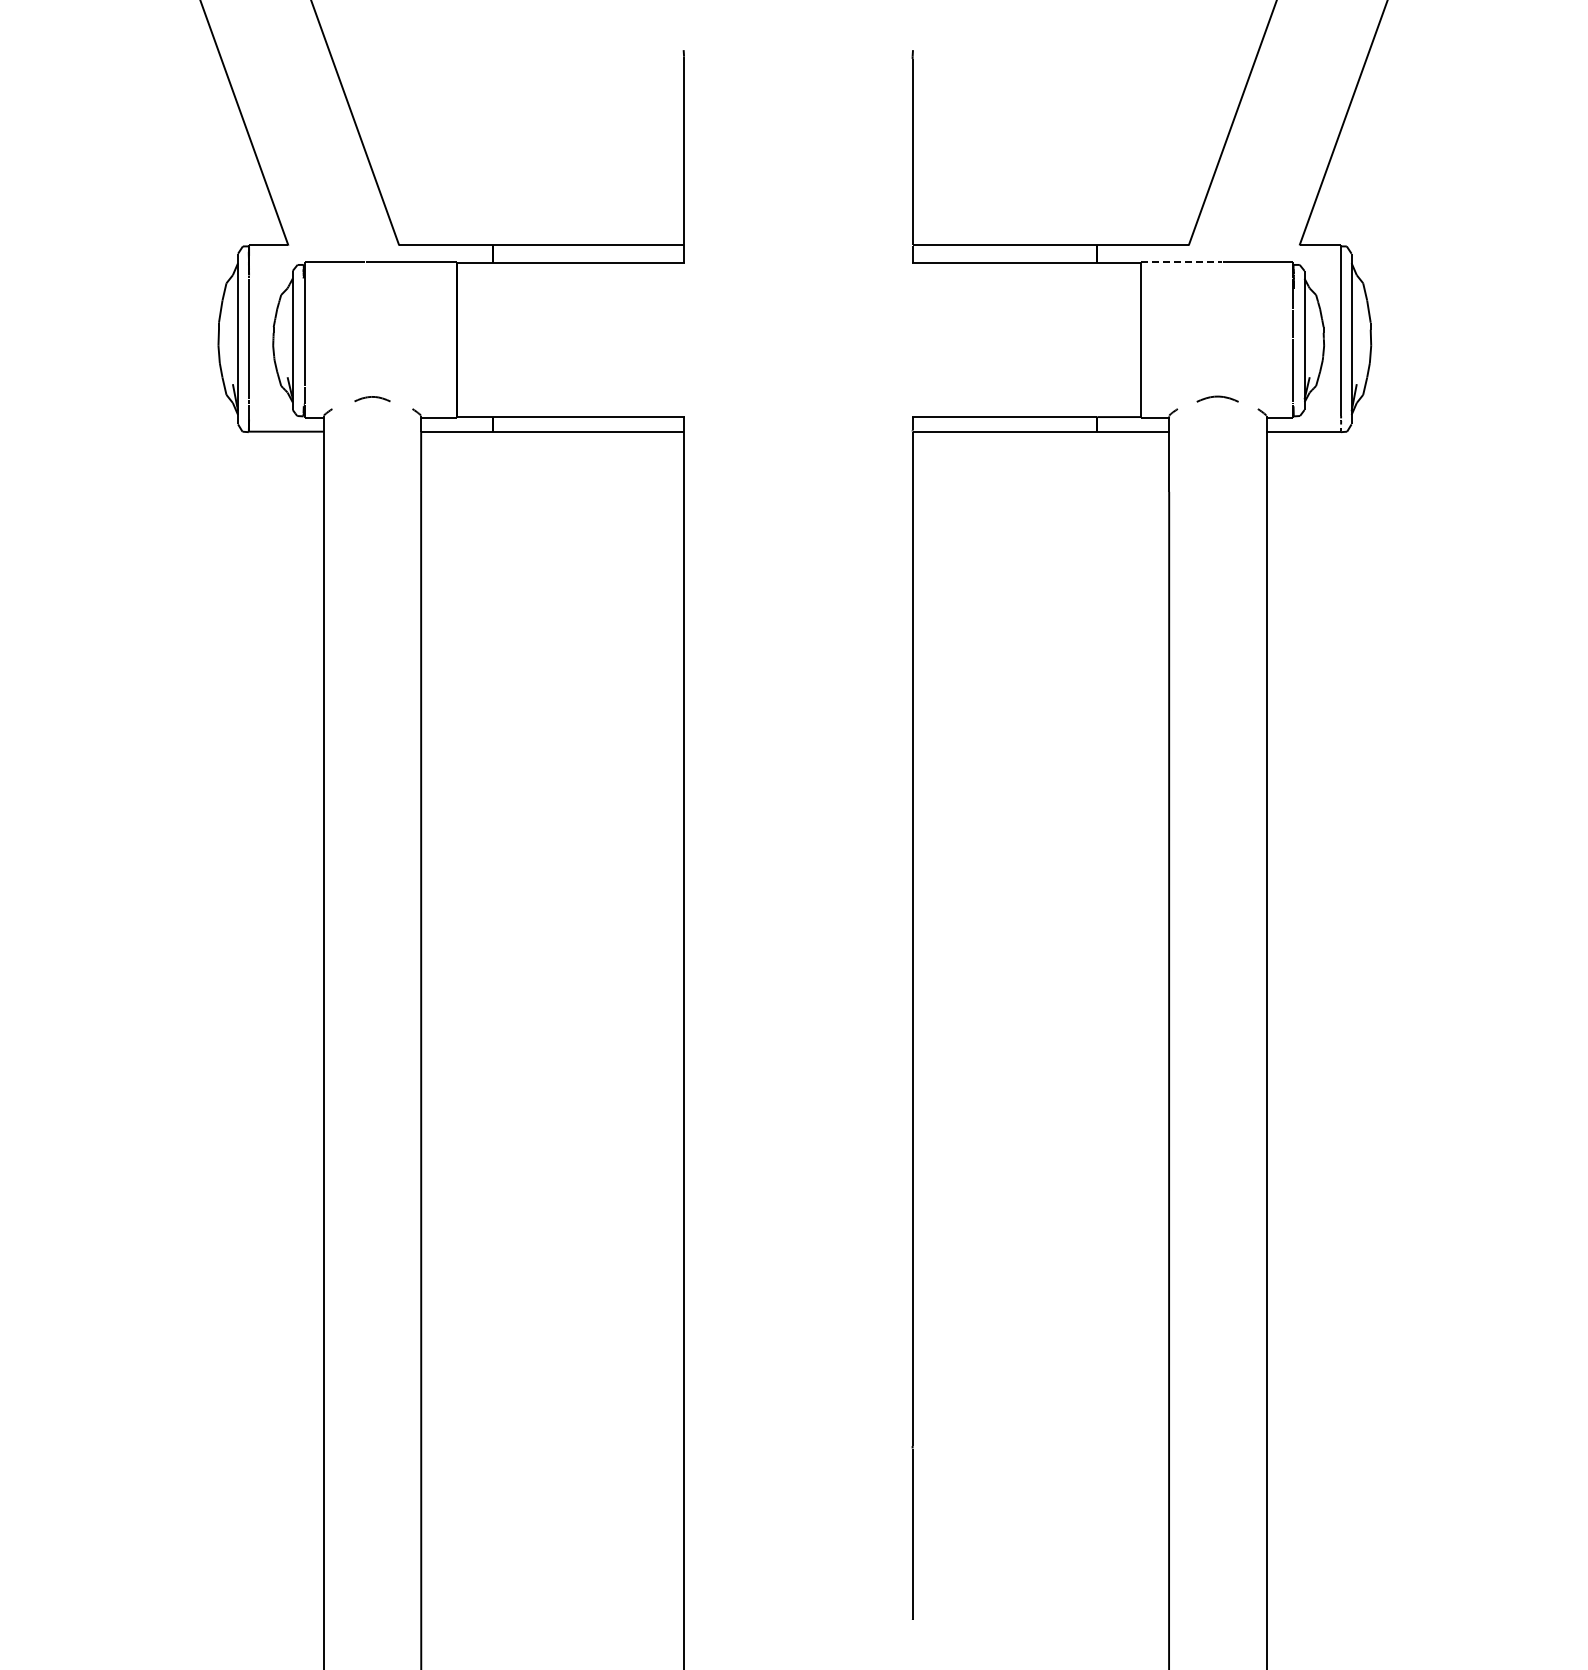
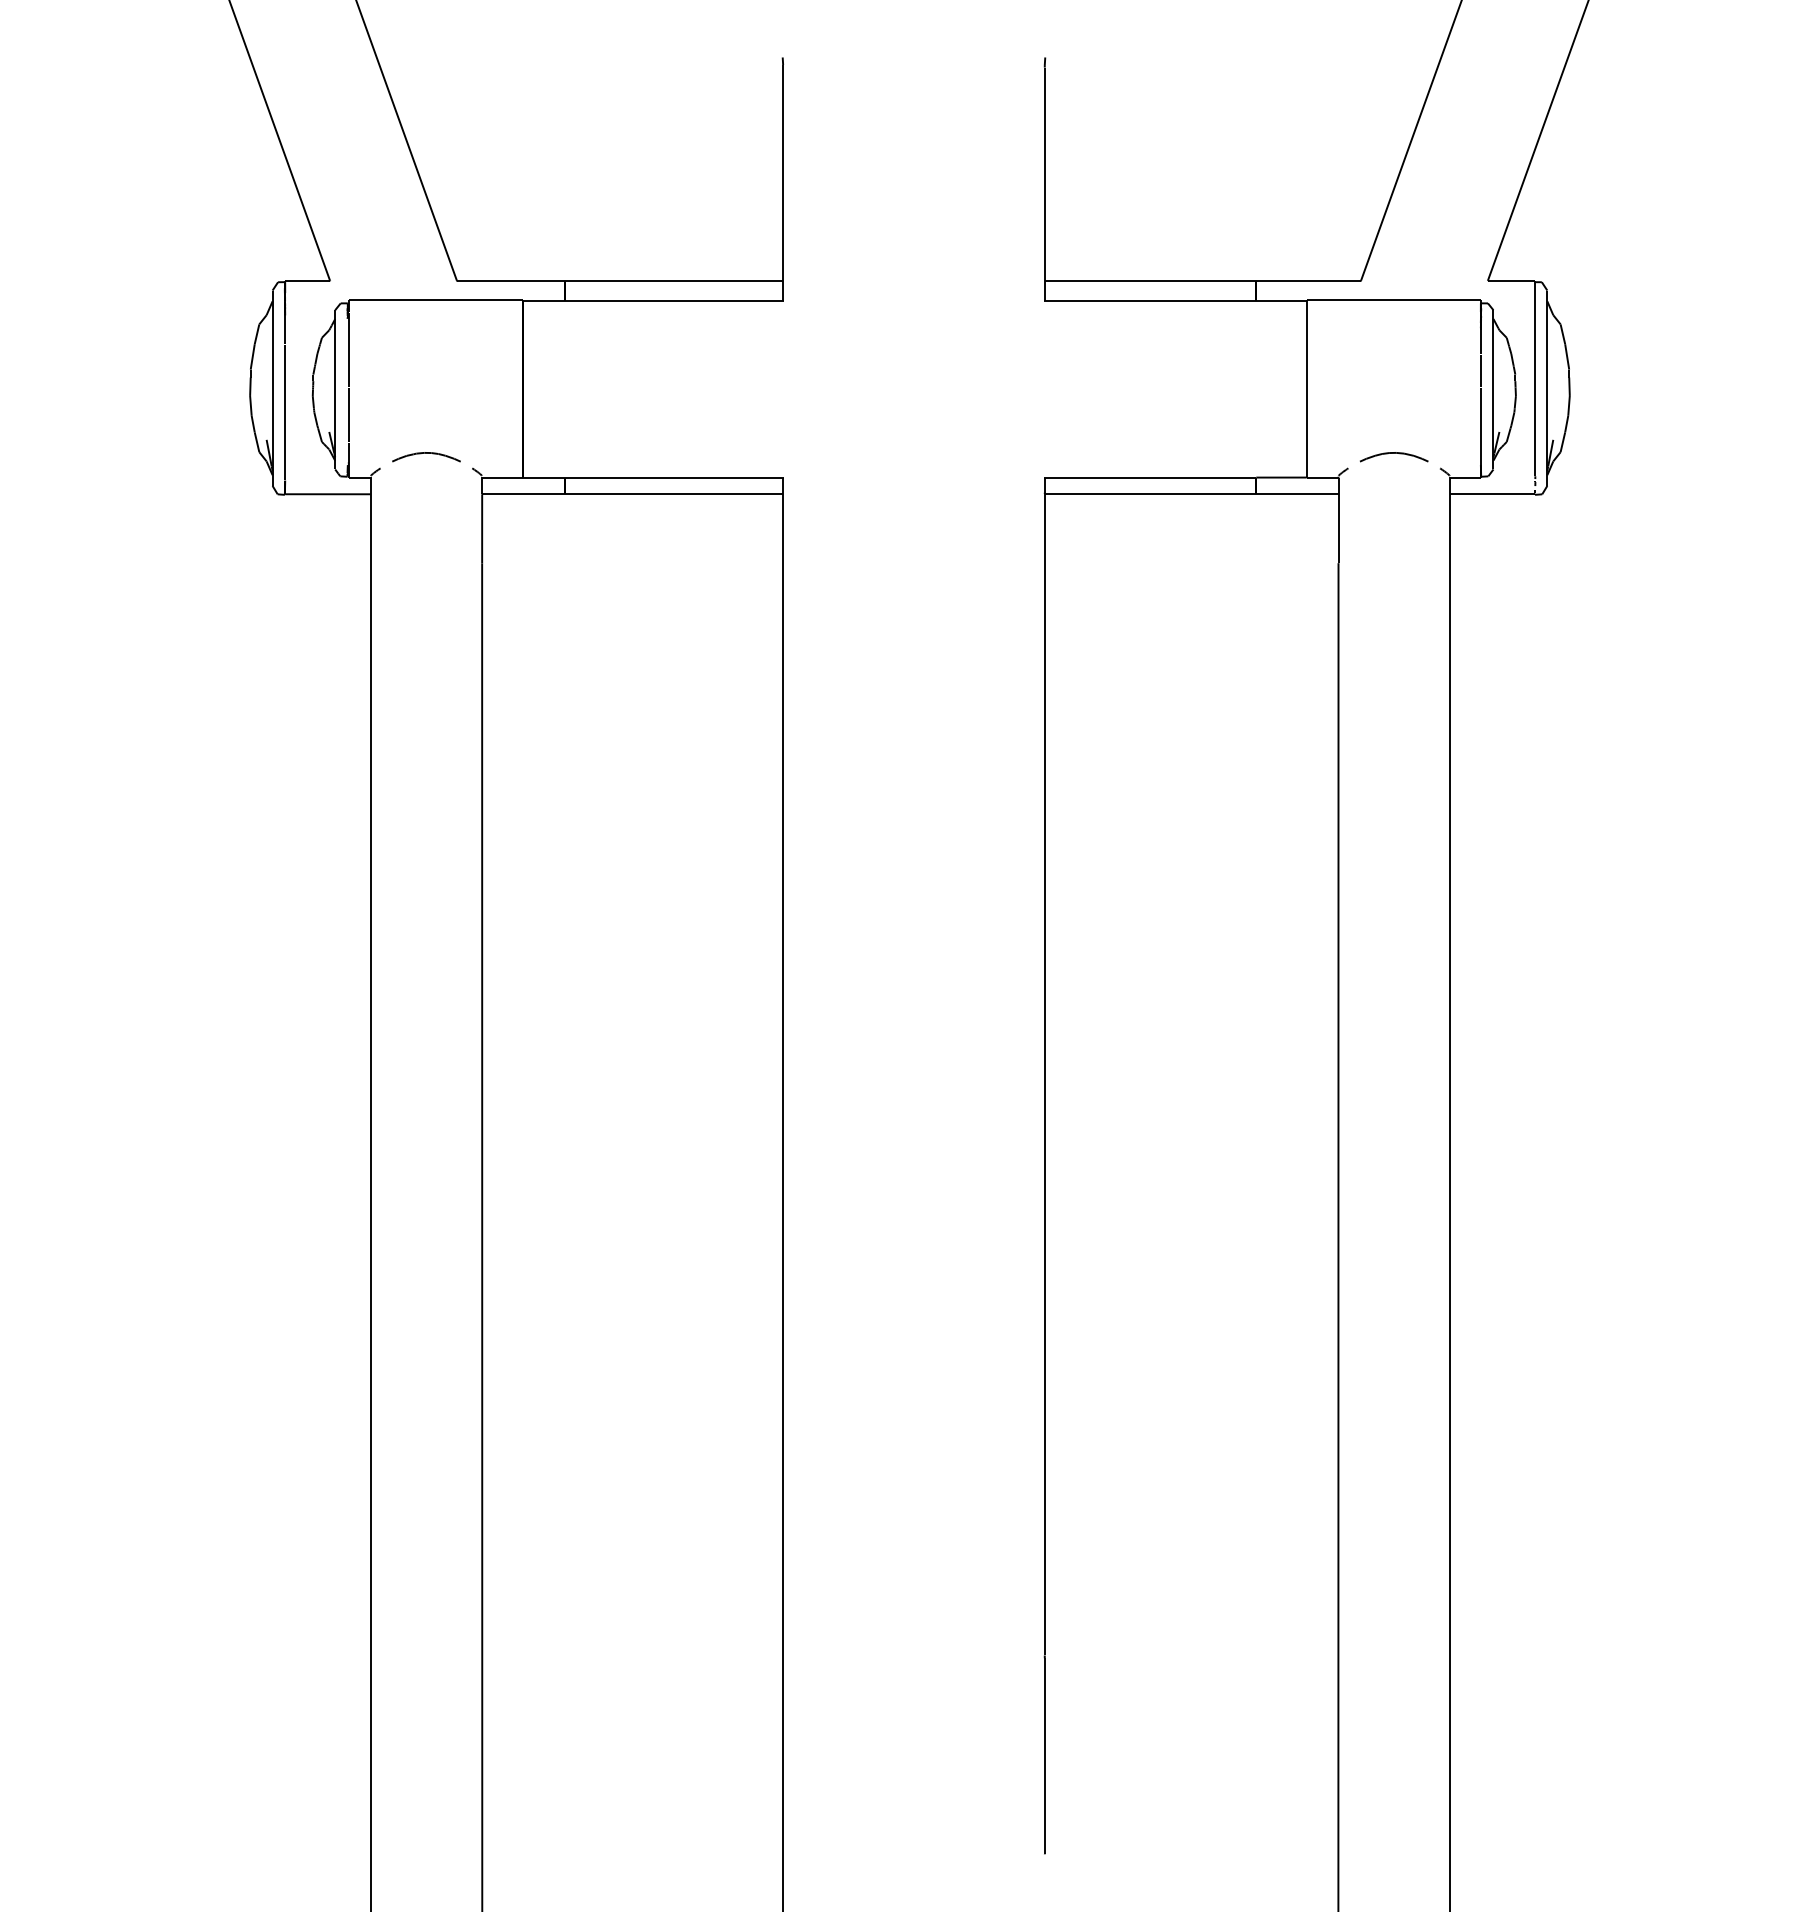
line: (1181, 262) -> (1352, 300), dashed -> solid
part: (372, 398) -> (426, 456), size x1.67
part: (1217, 398) -> (1393, 456), size x1.43

